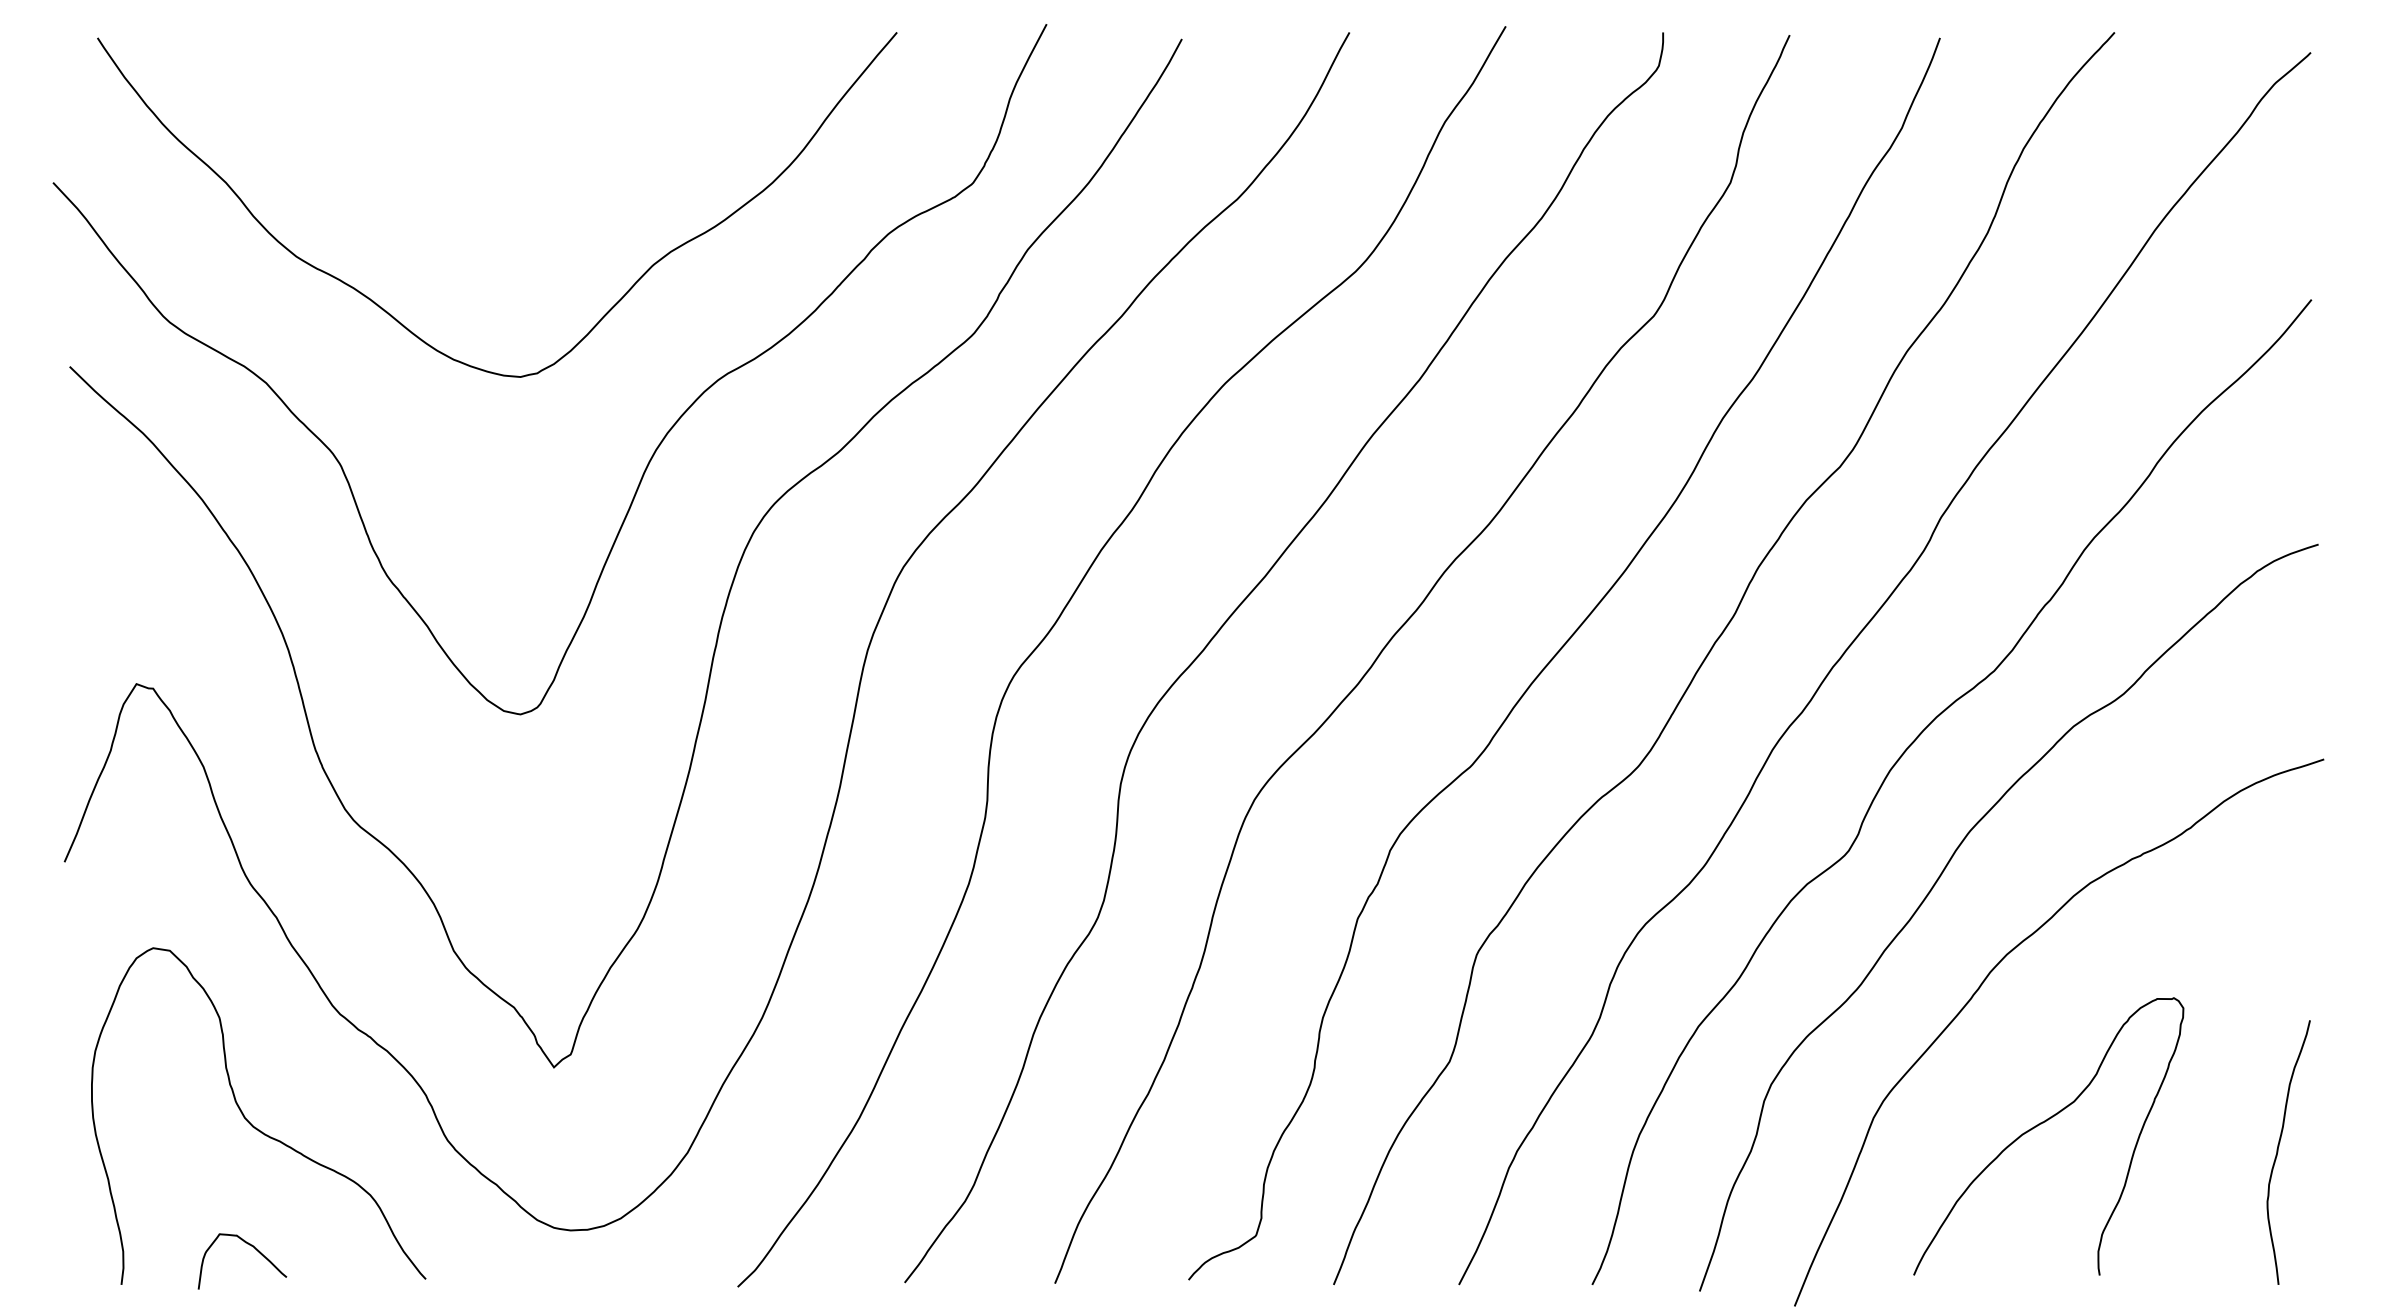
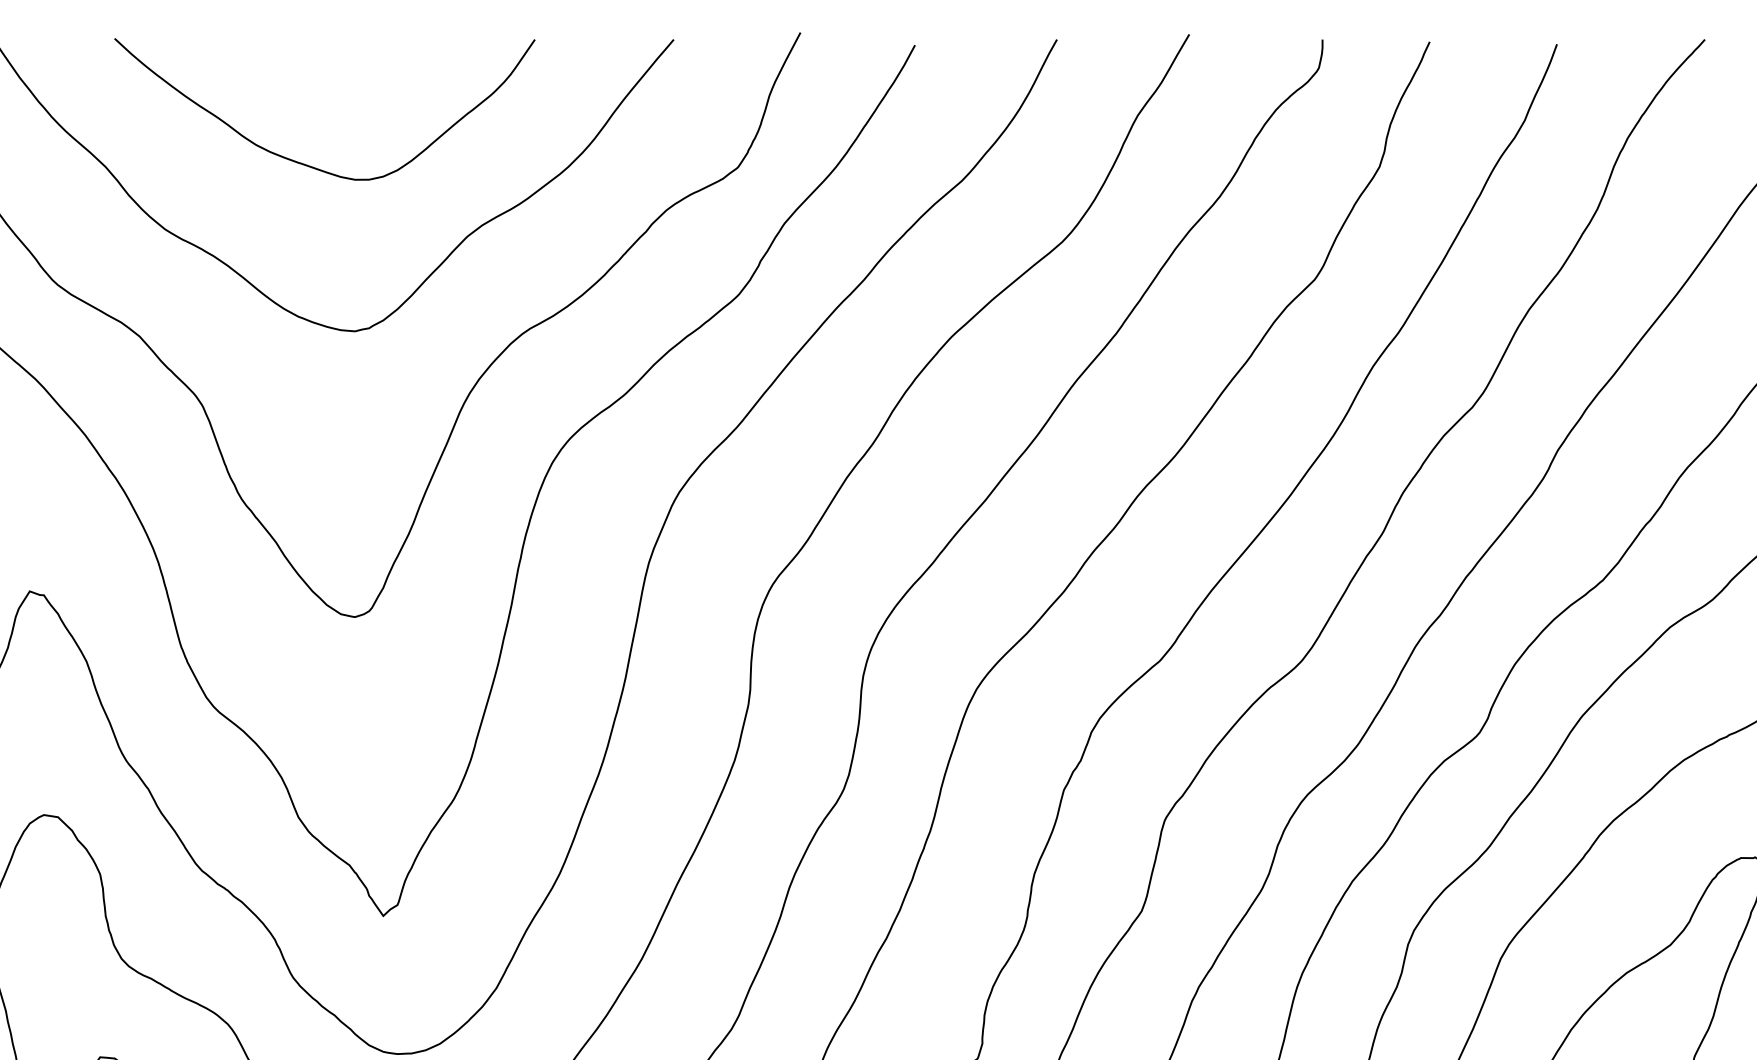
curve: (462, 179) -> (305, 164), added

